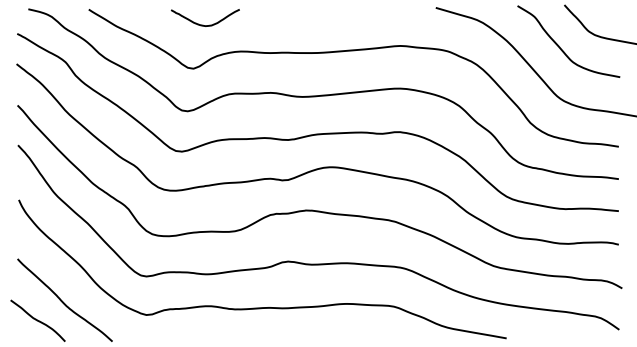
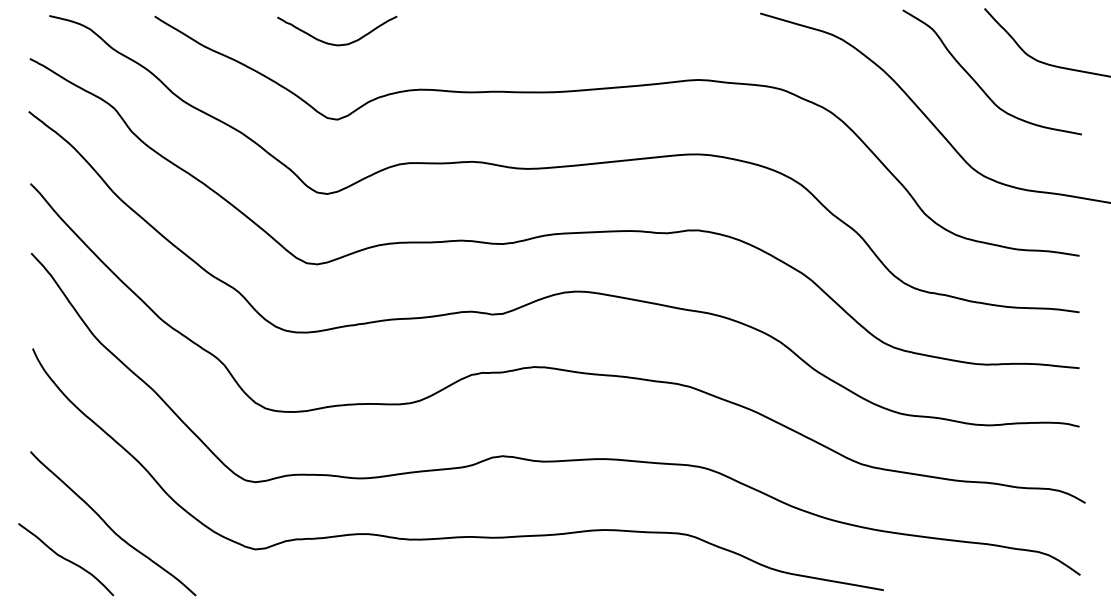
curve: (203, 24) -> (333, 42), moved

